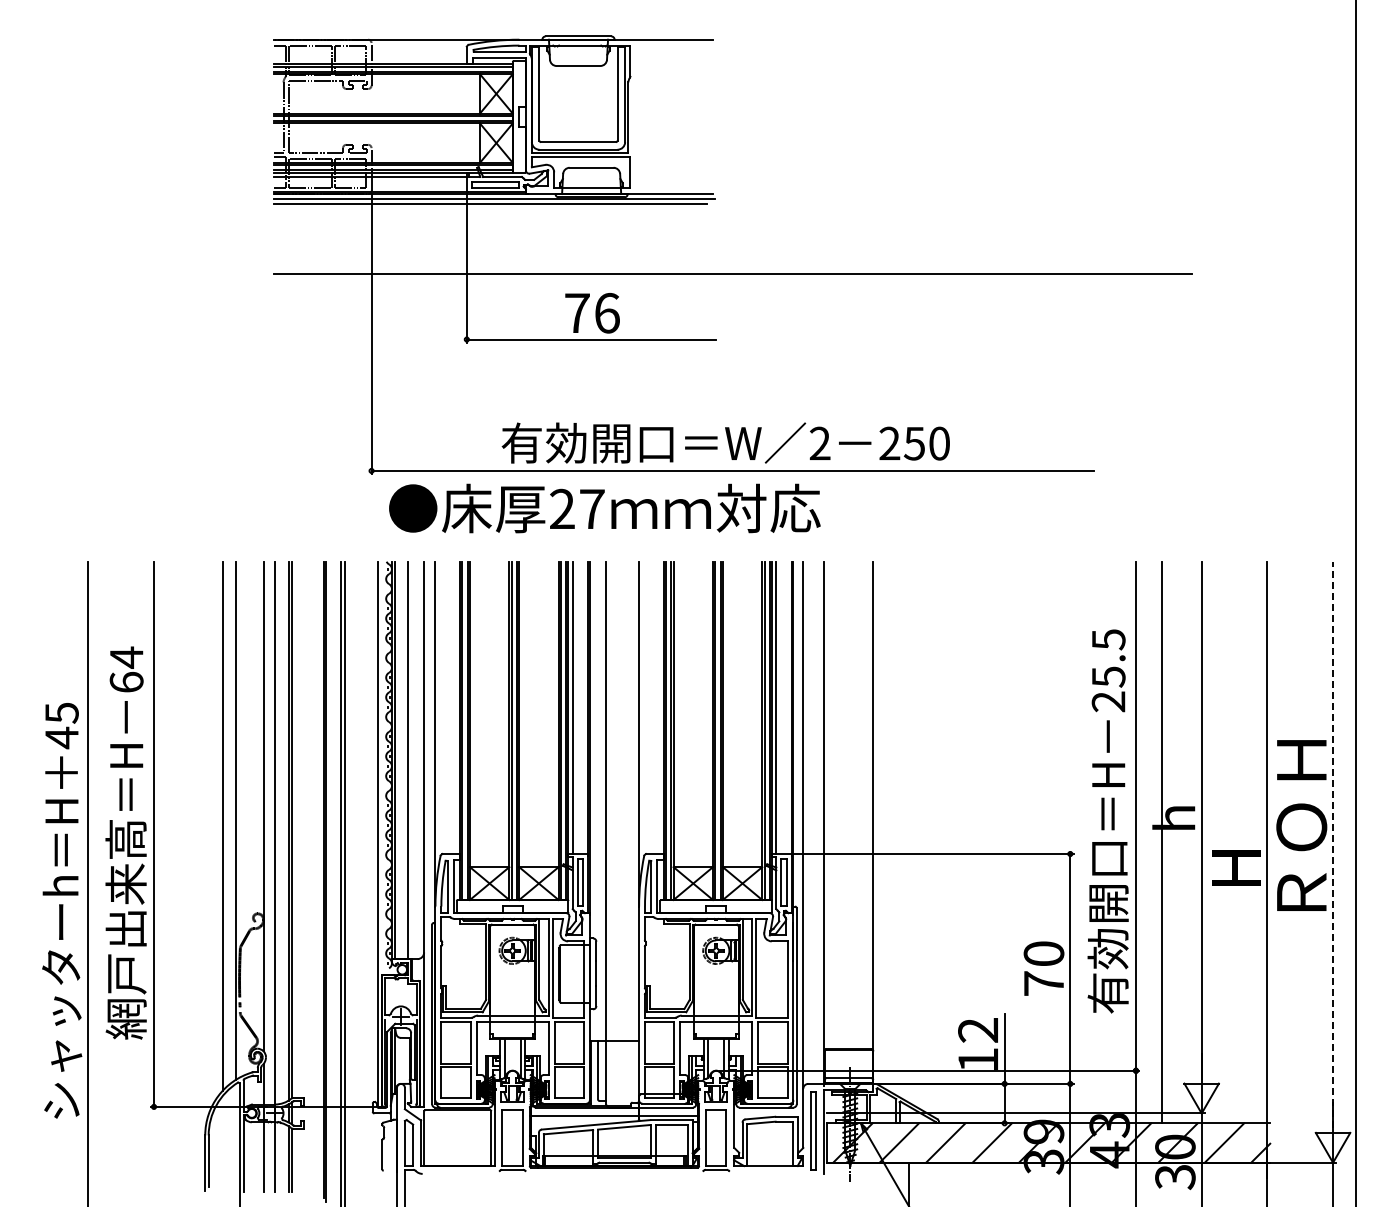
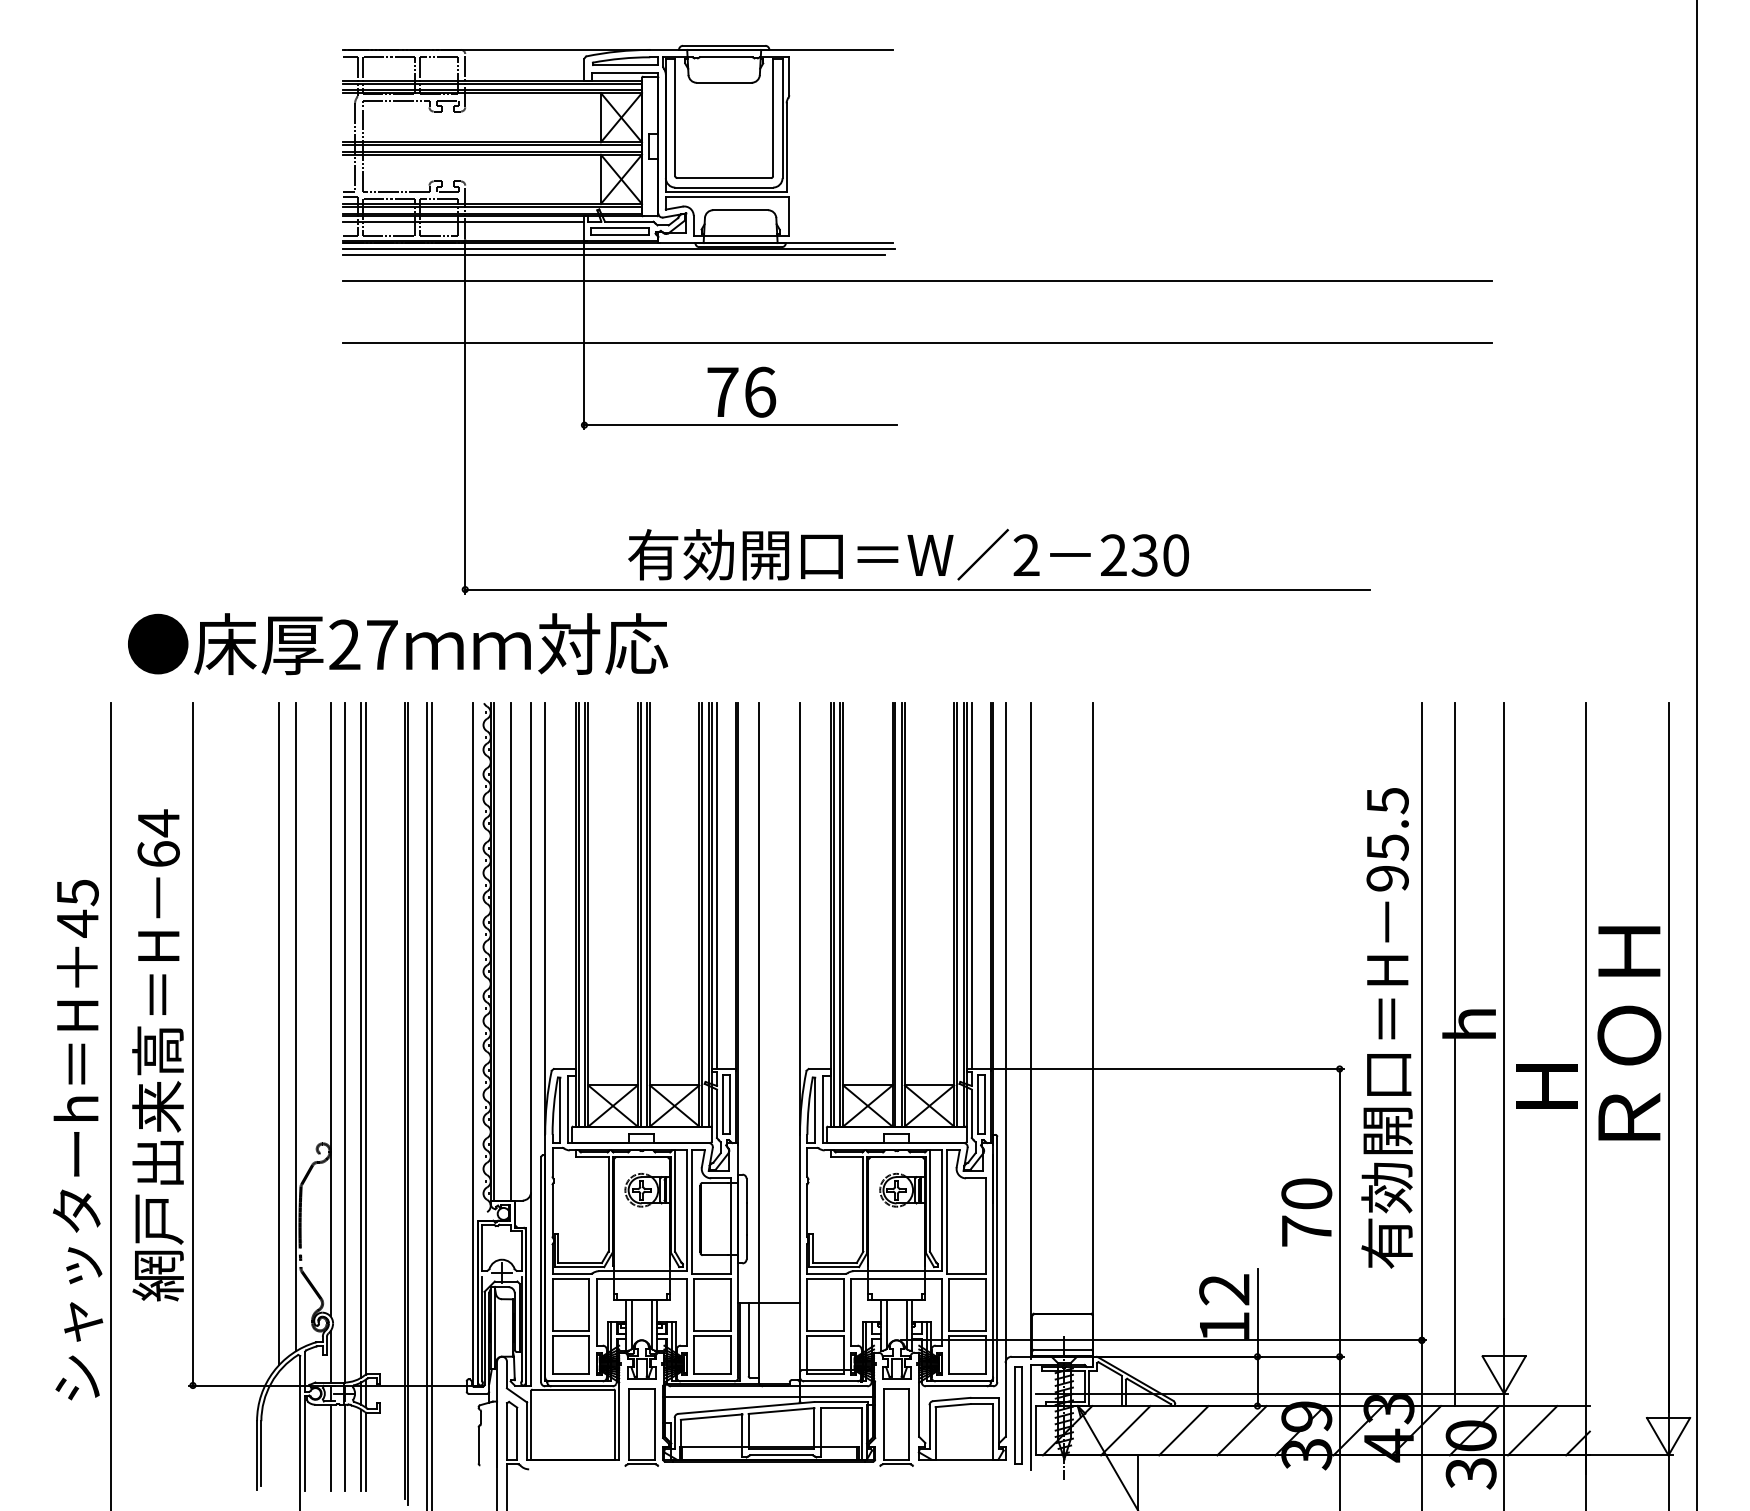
line: (732, 224) -> (916, 281), added
text: (914, 443) -> (1144, 555), 250 -> 230
text: (604, 508) -> (397, 644), moved
text: (1108, 701) -> (1387, 878), 25.5 -> 95.5
line: (1333, 844) -> (1669, 1057), dashed -> solid

